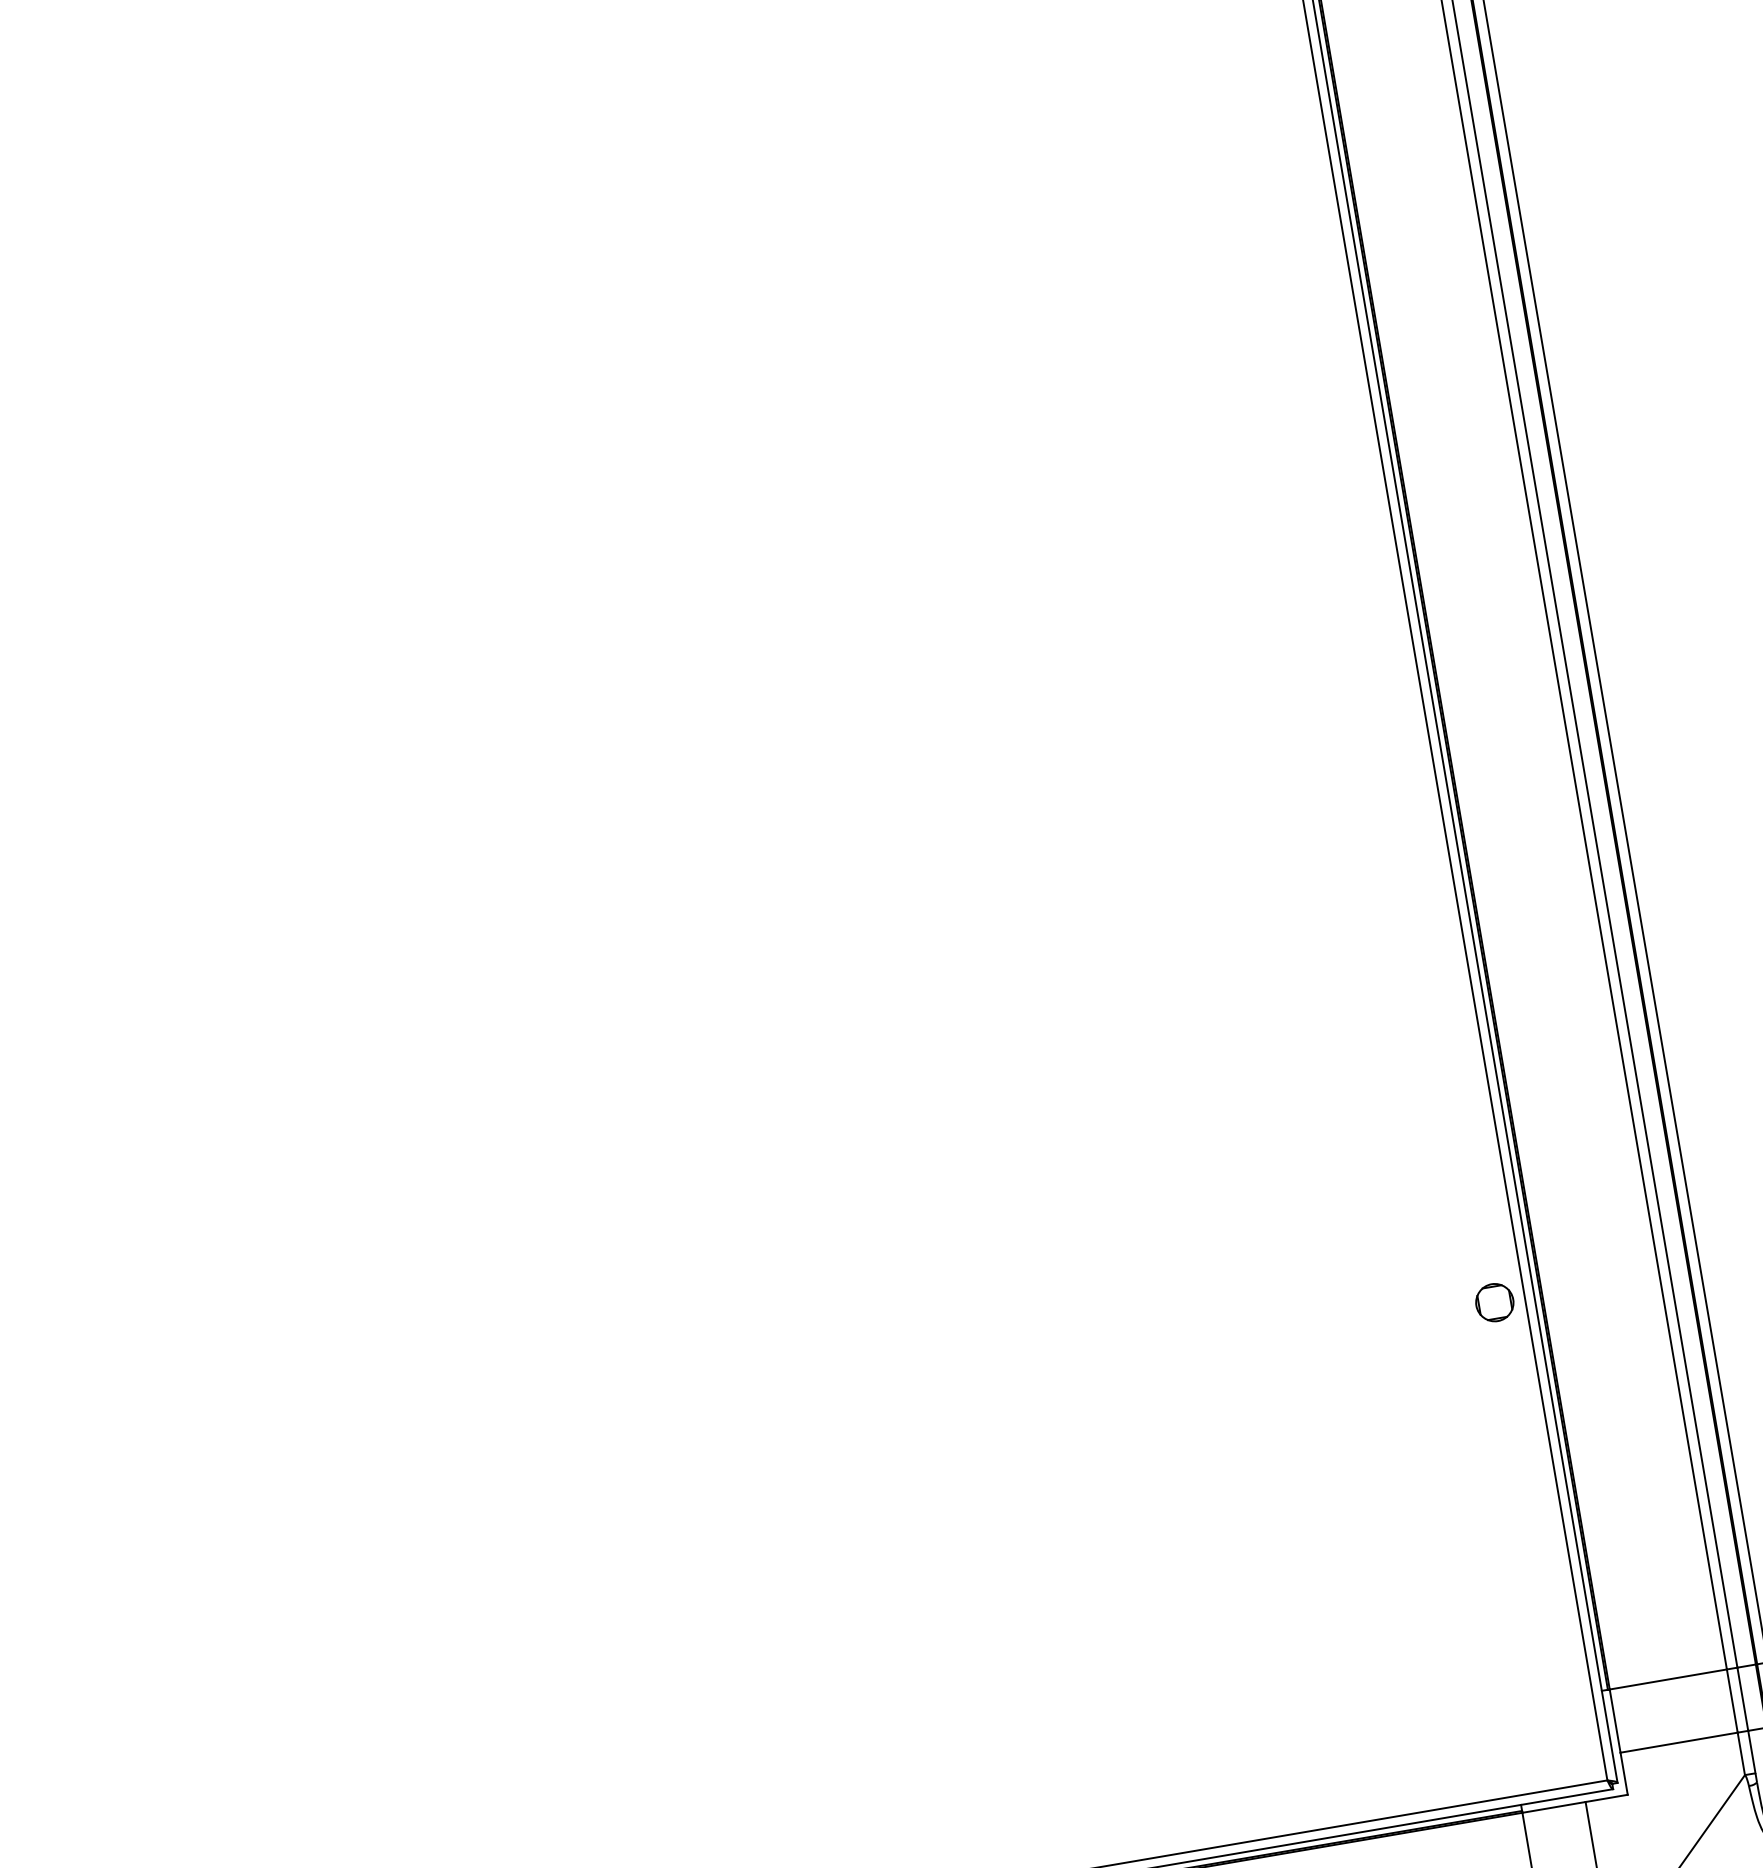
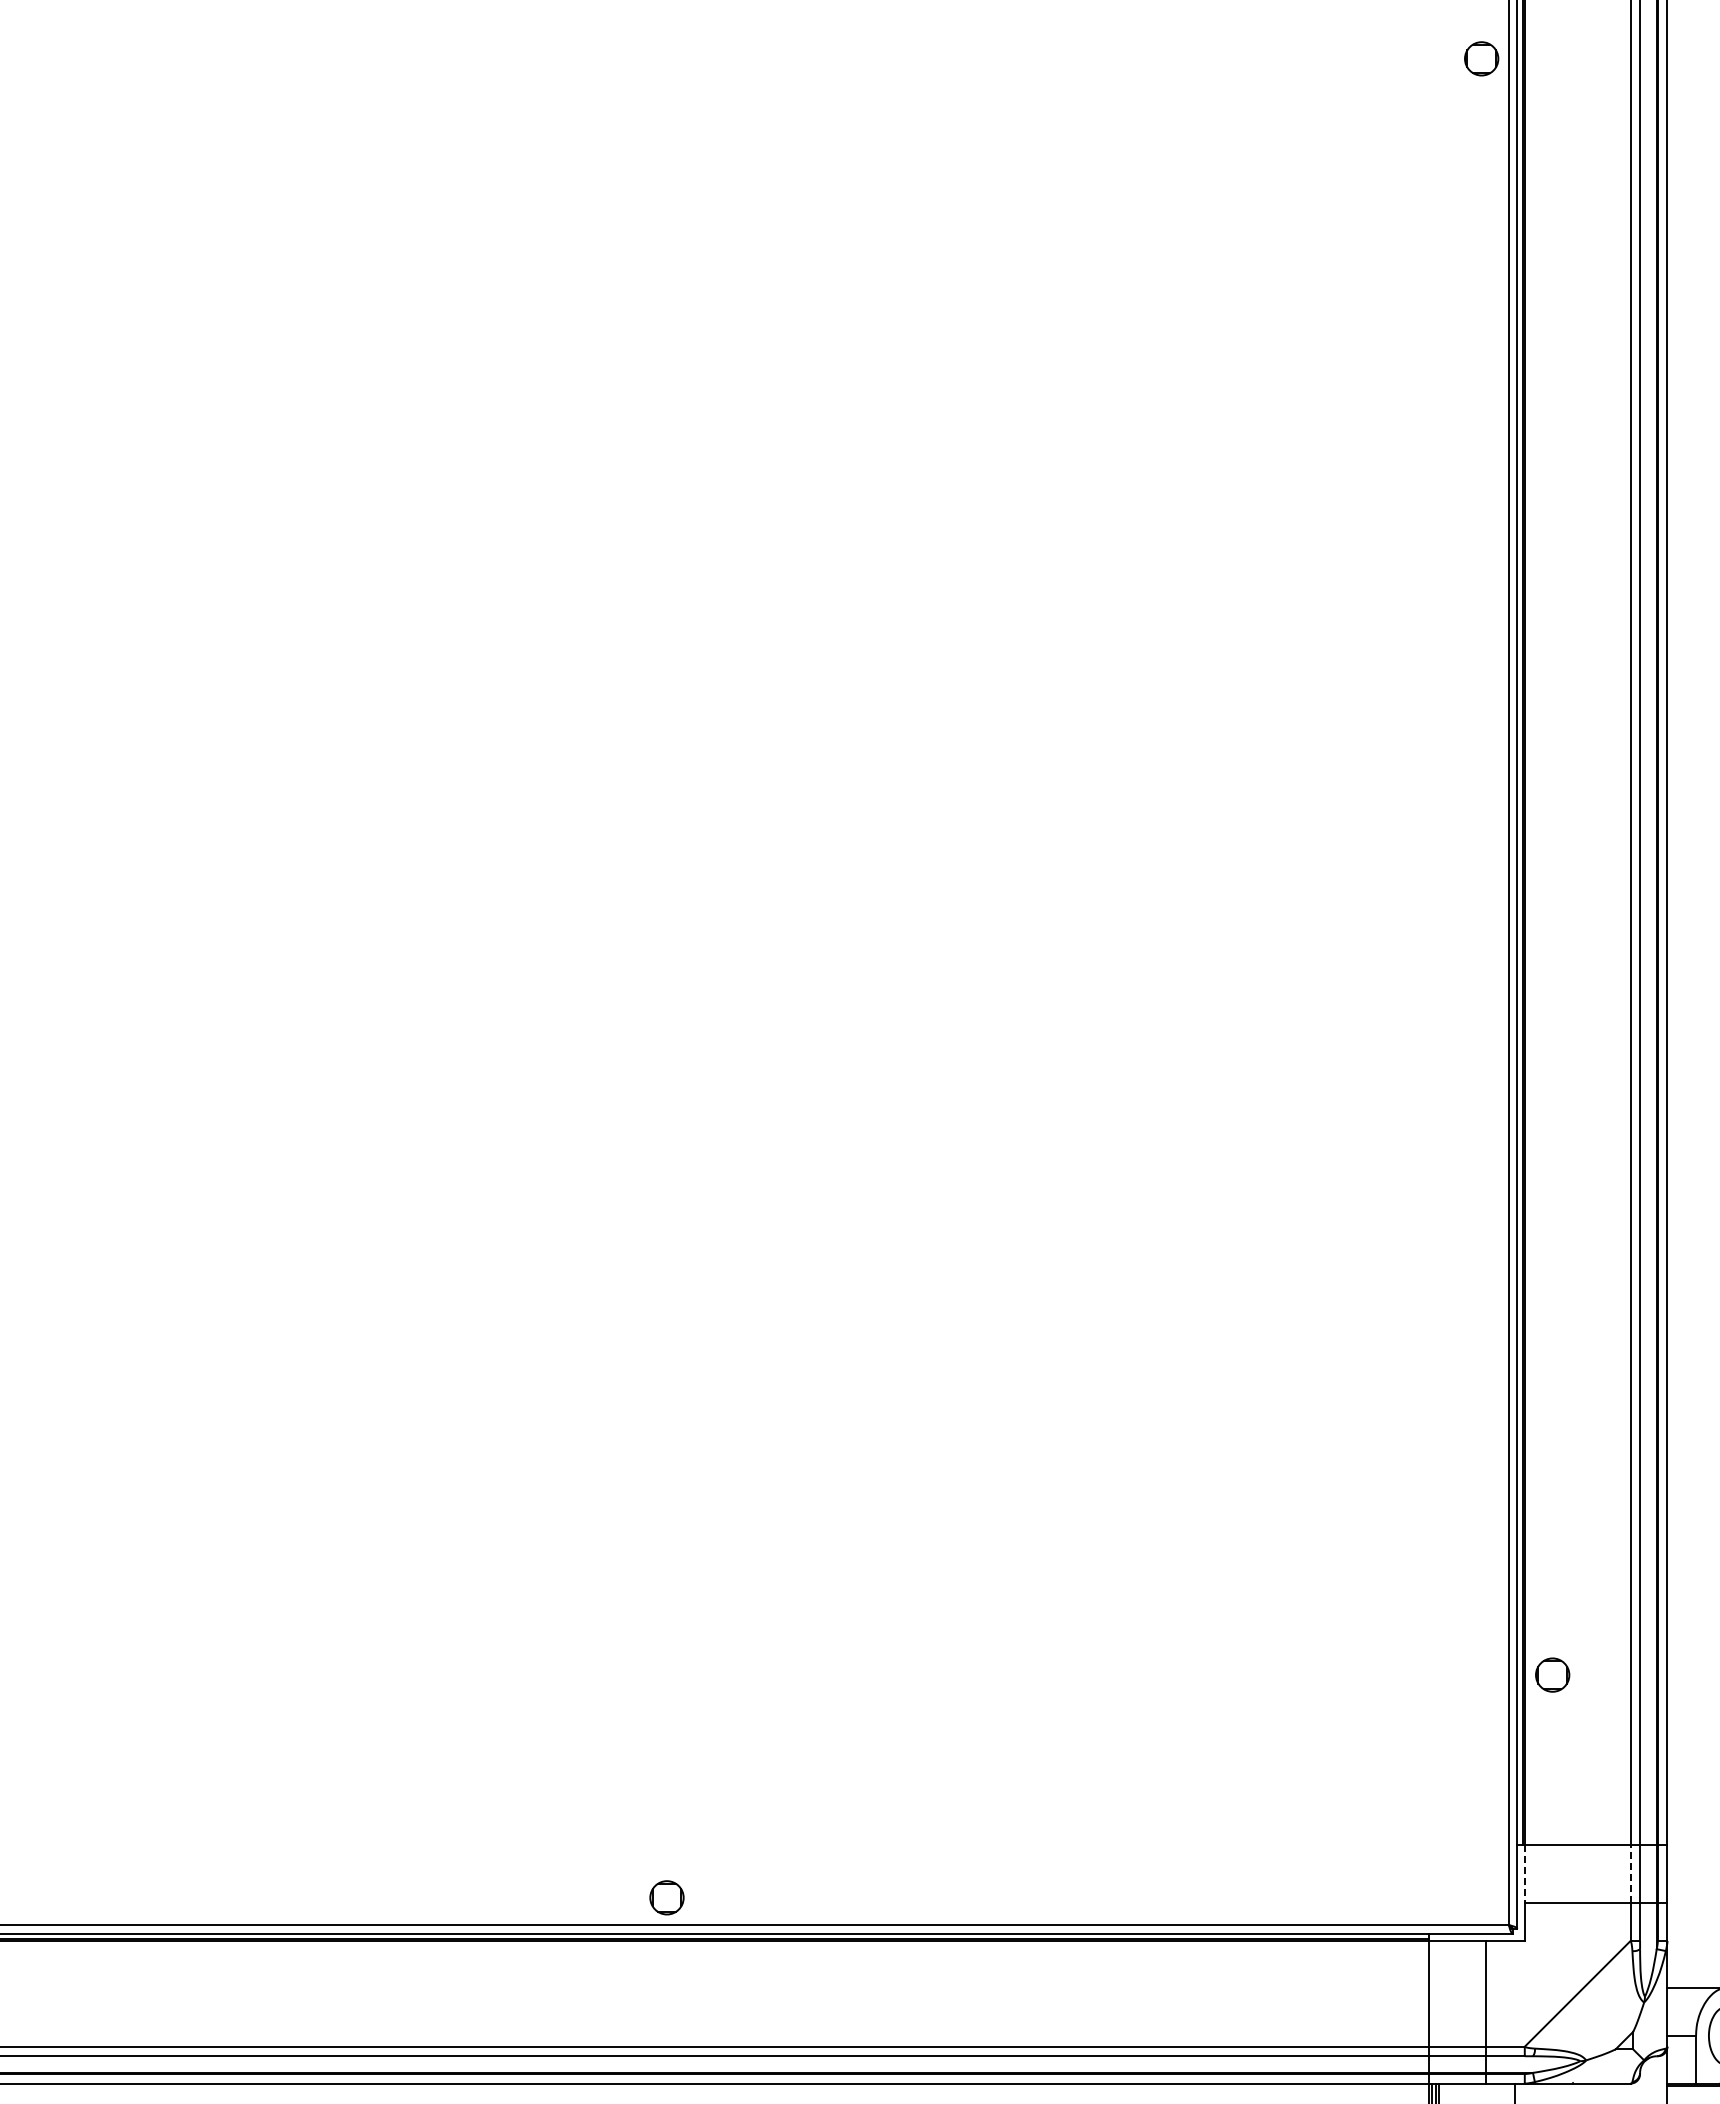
part: (1494, 1302) -> (1552, 1674), moved
line: (1732, 1701) -> (1630, 1874), solid -> dashed
line: (1615, 1721) -> (1524, 1874), solid -> dashed

